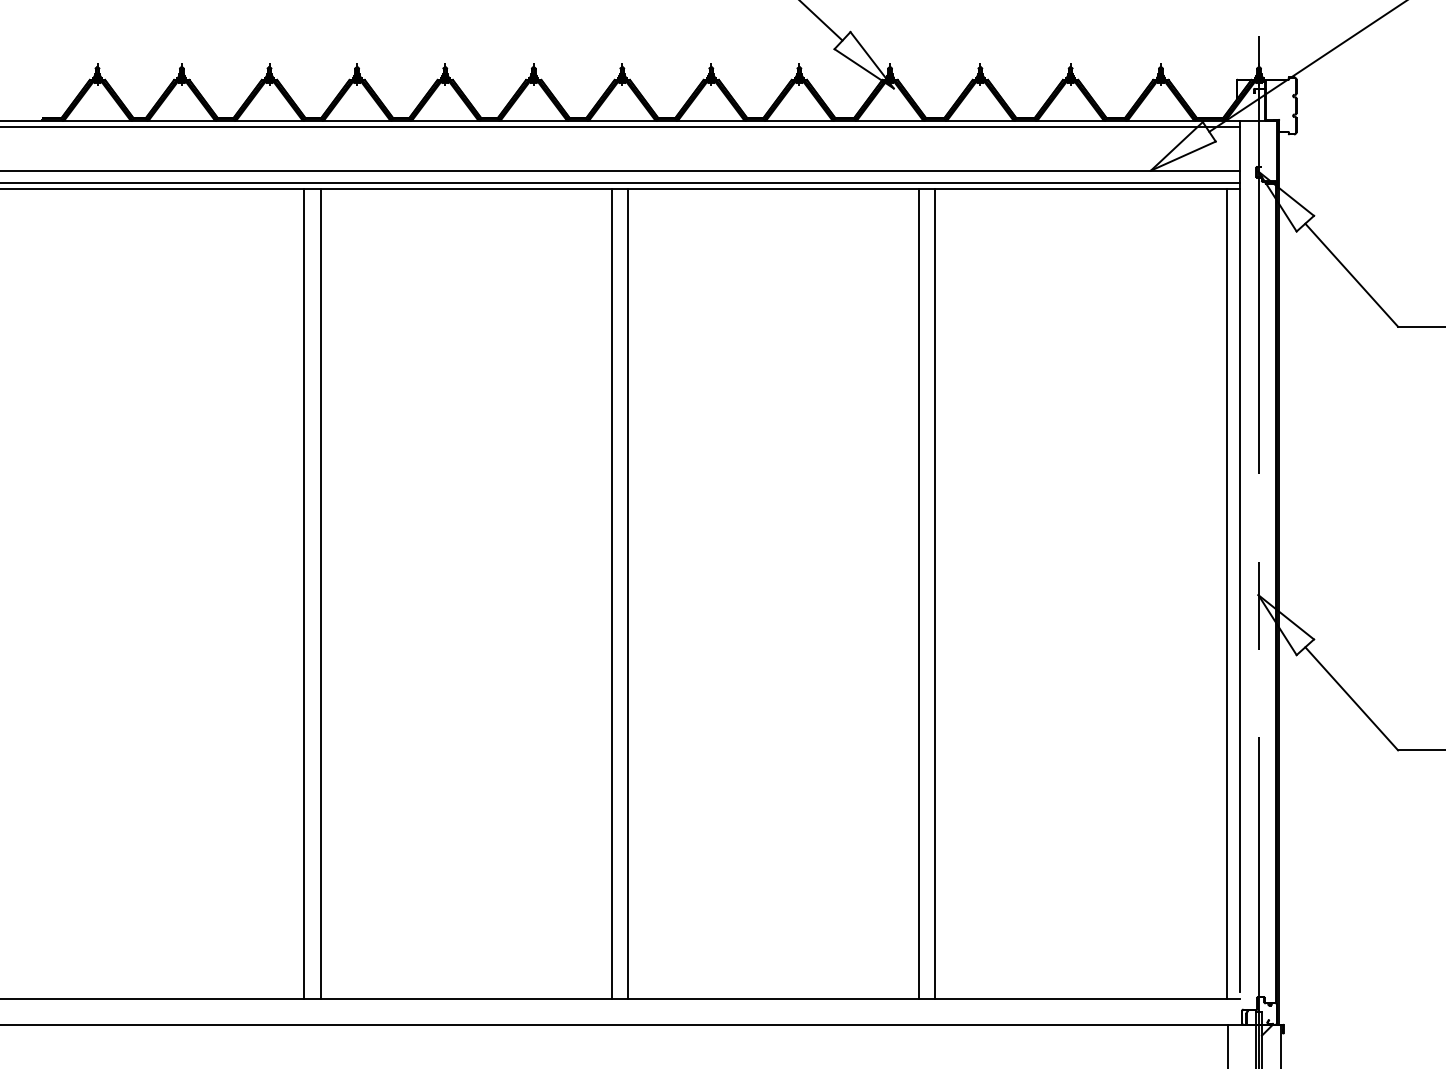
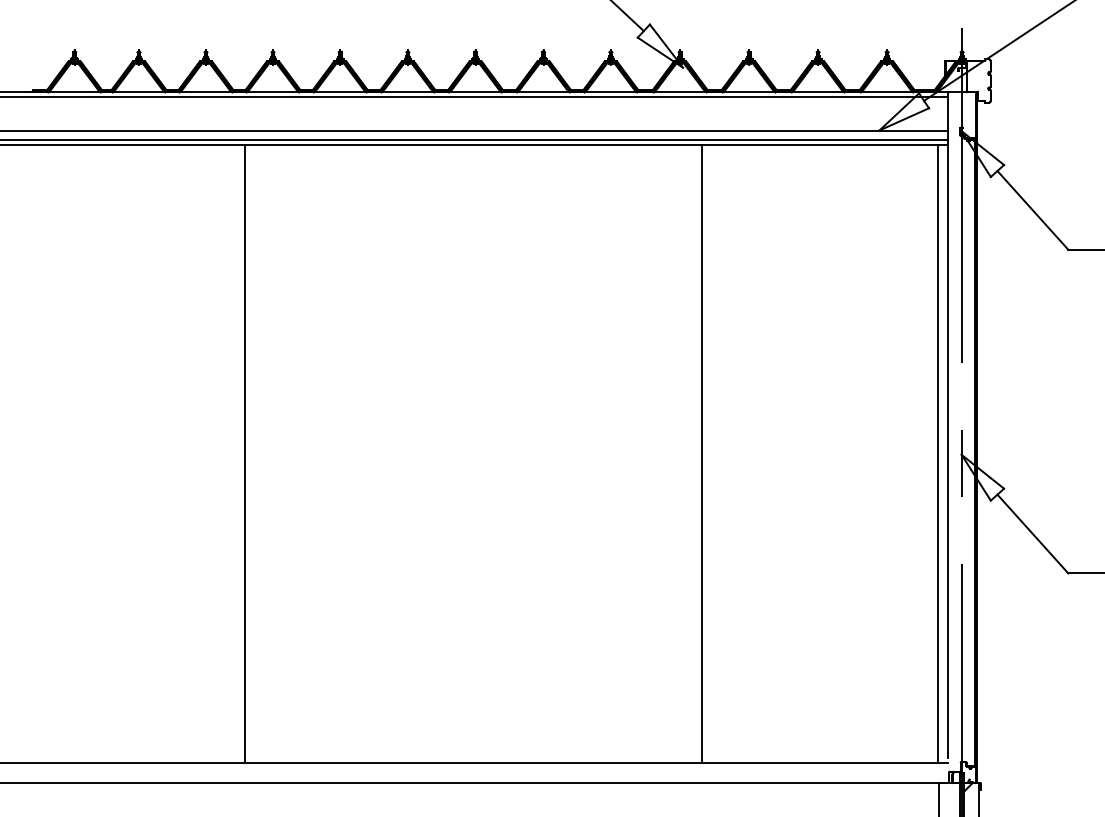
line: (304, 593) -> (232, 453), removed
line: (611, 593) -> (467, 453), removed
line: (627, 593) -> (479, 453), removed
line: (935, 593) -> (714, 453), removed

